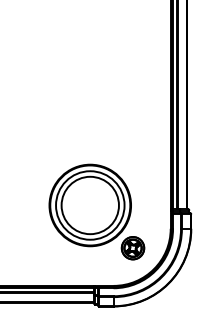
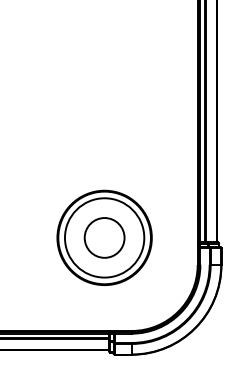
circle: (90, 205) -> (104, 237), size x0.6
part: (132, 248) -> (153, 287), removed

